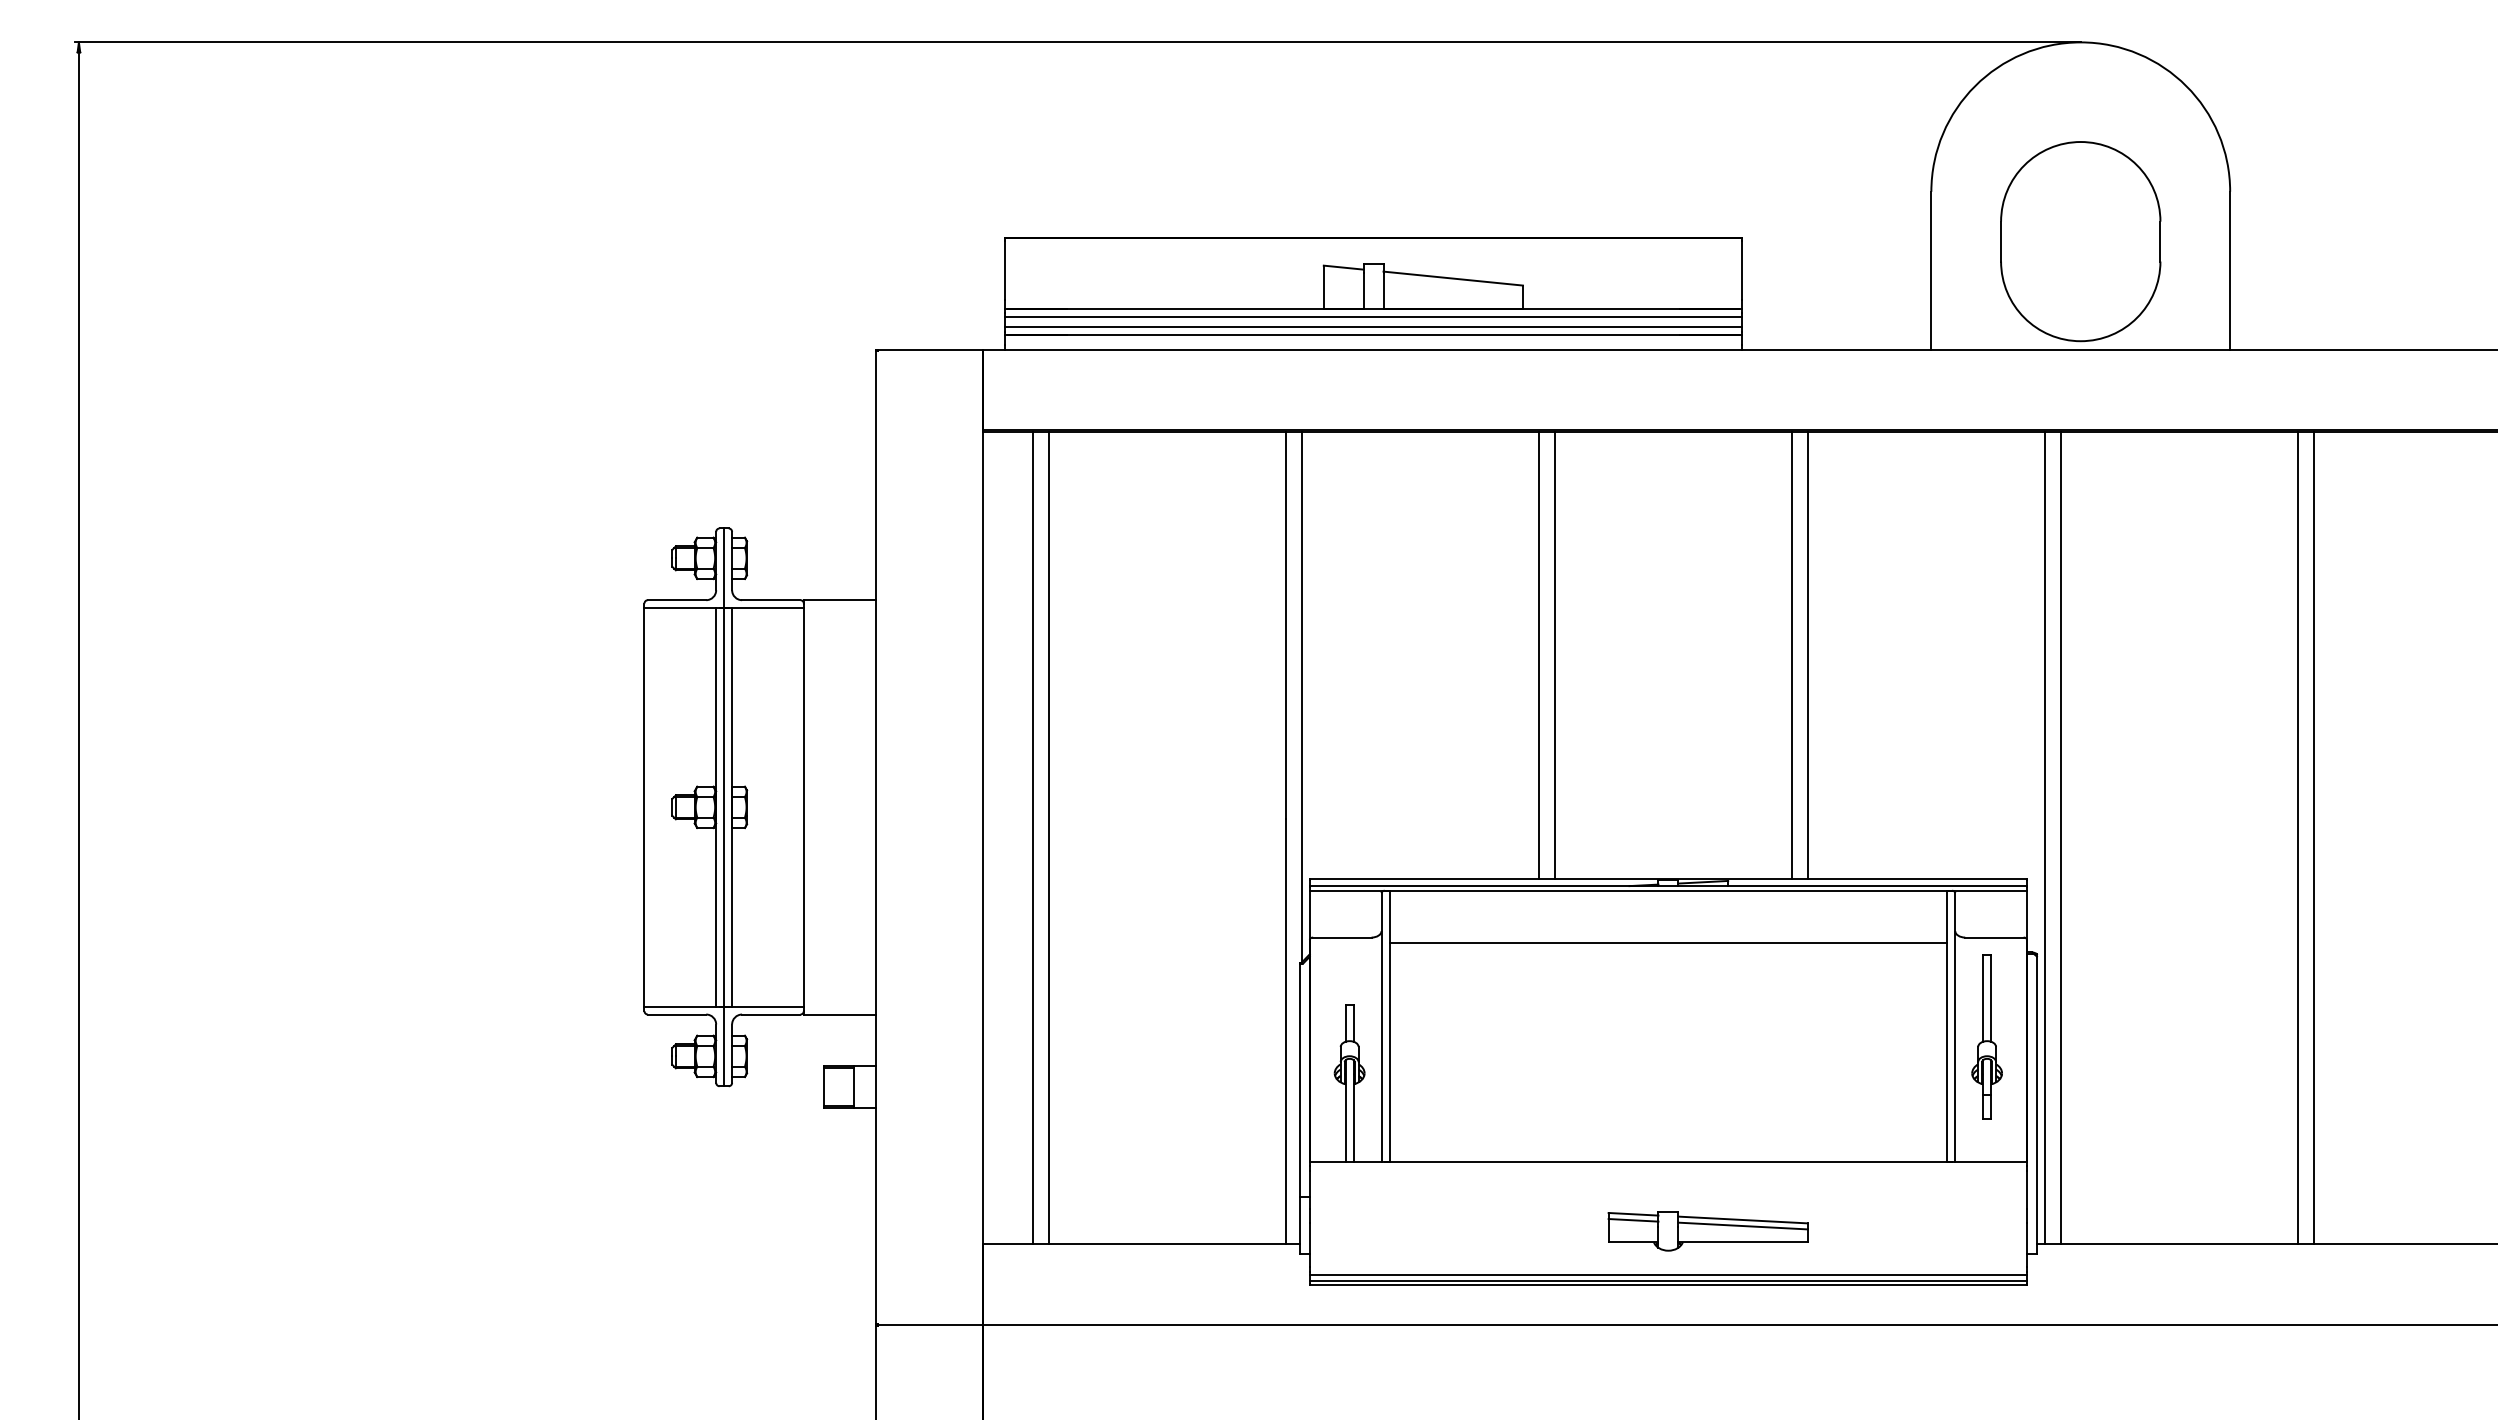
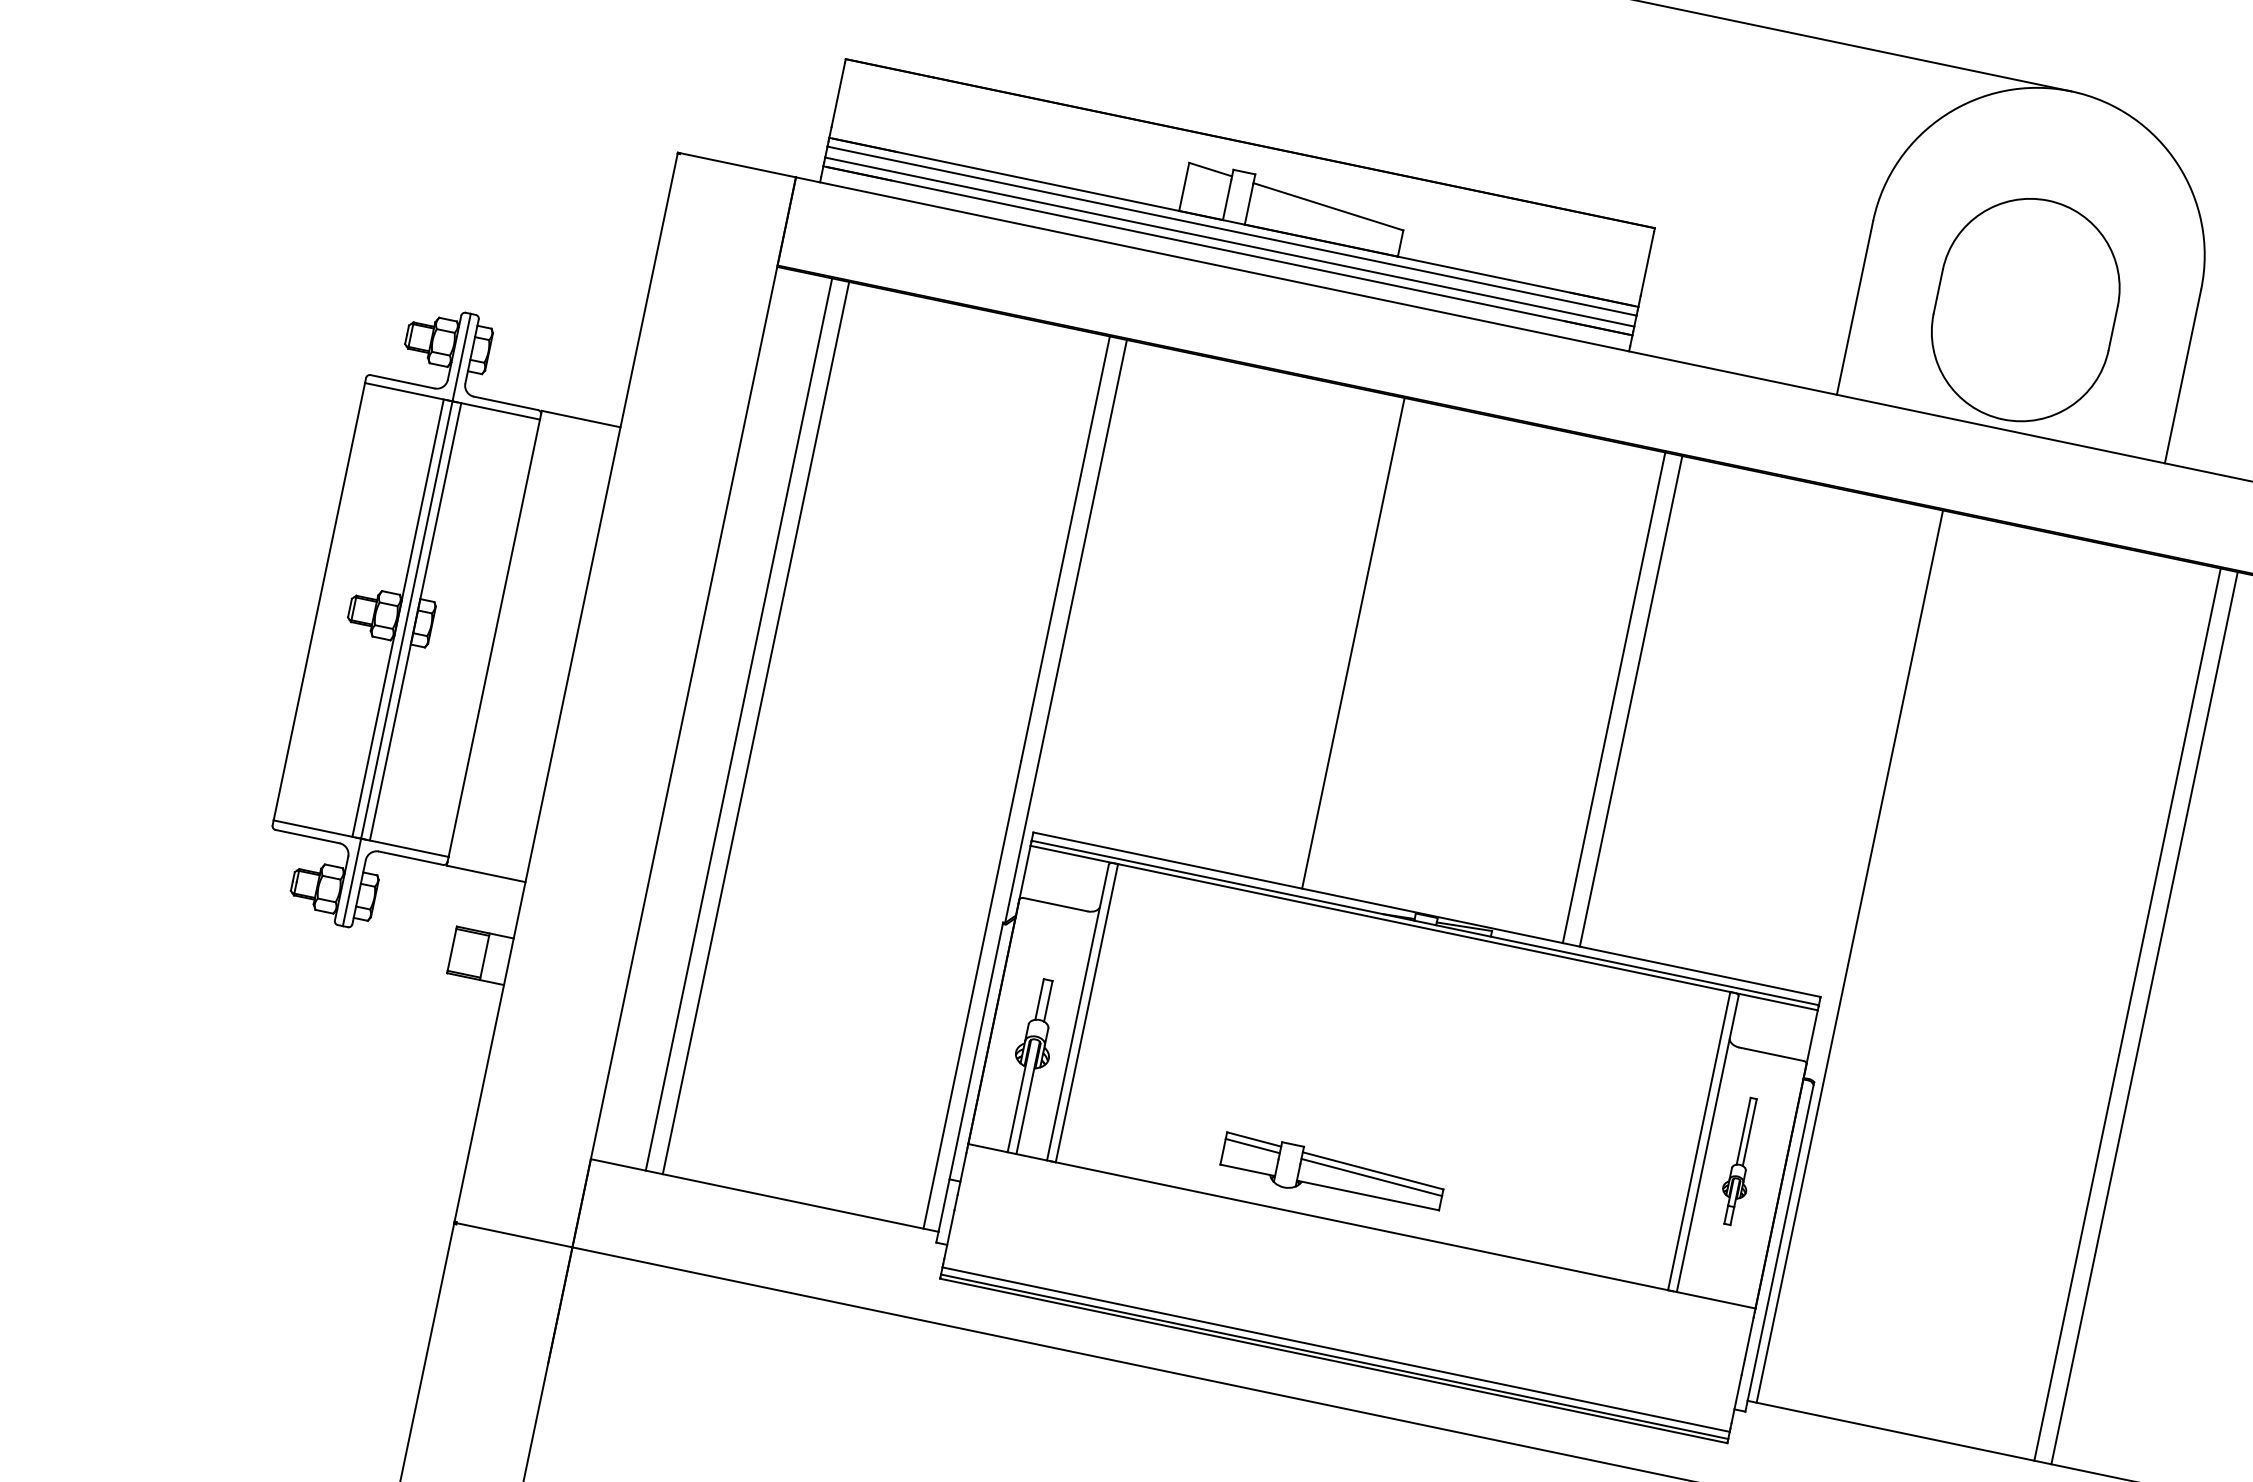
line: (1539, 654) -> (1336, 639), removed
line: (2060, 837) -> (1866, 959), removed
line: (1668, 942) -> (1412, 984), removed
part: (1986, 1036) -> (1739, 1161), size x0.7
part: (1707, 1231) -> (1331, 1175), moved

